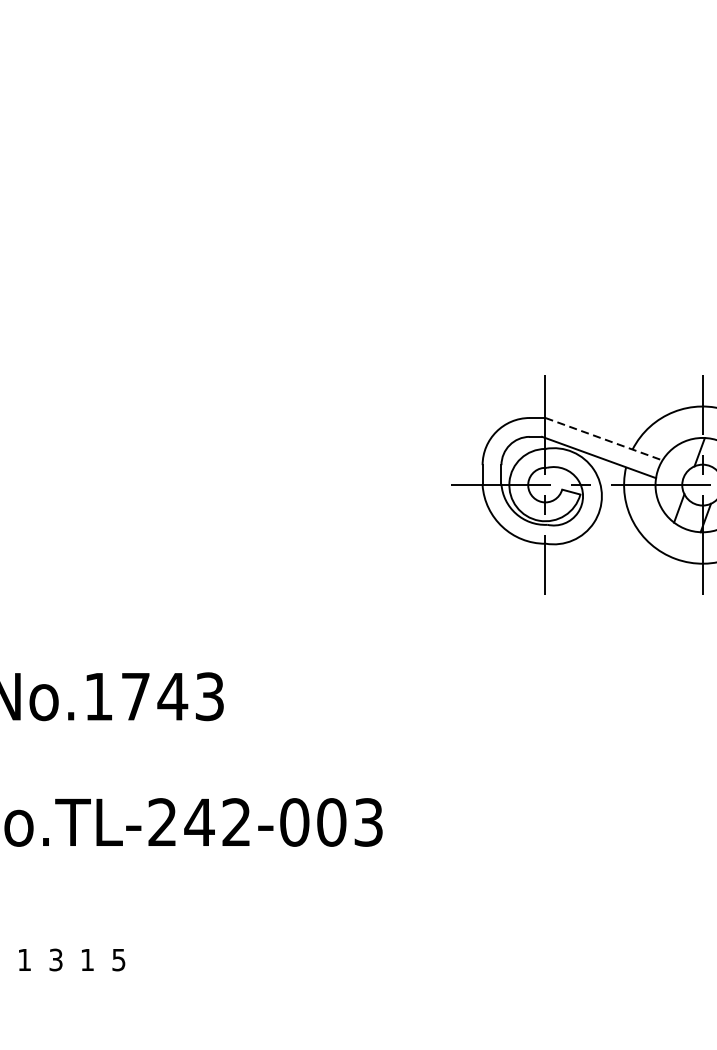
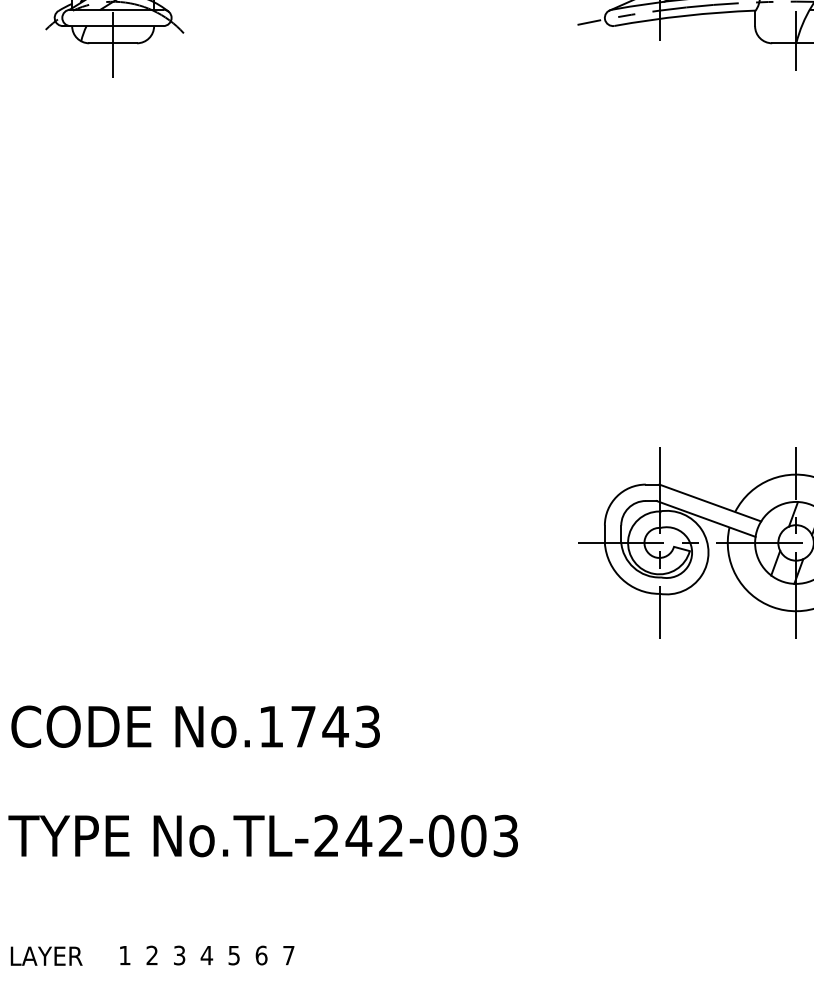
line: (604, 439) -> (710, 503), dashed -> solid
text: (56, 958) -> (234, 954), 3 -> 5
text: (24, 959) -> (206, 955), 1 -> 4
text: (87, 959) -> (261, 955), 1 -> 6
text: (118, 959) -> (288, 955), 5 -> 7

